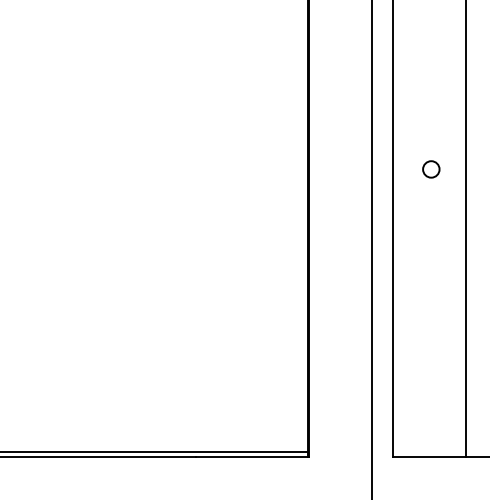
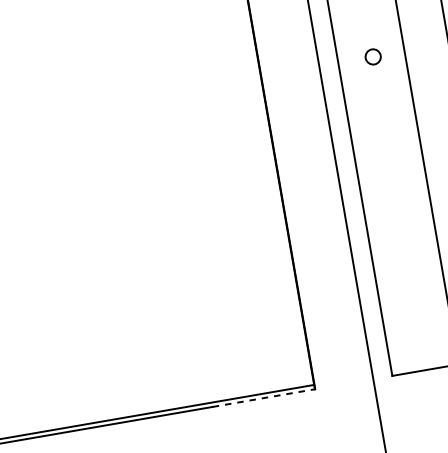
circle: (431, 169) -> (373, 56), moved
line: (252, 456) -> (264, 397), solid -> dashed

